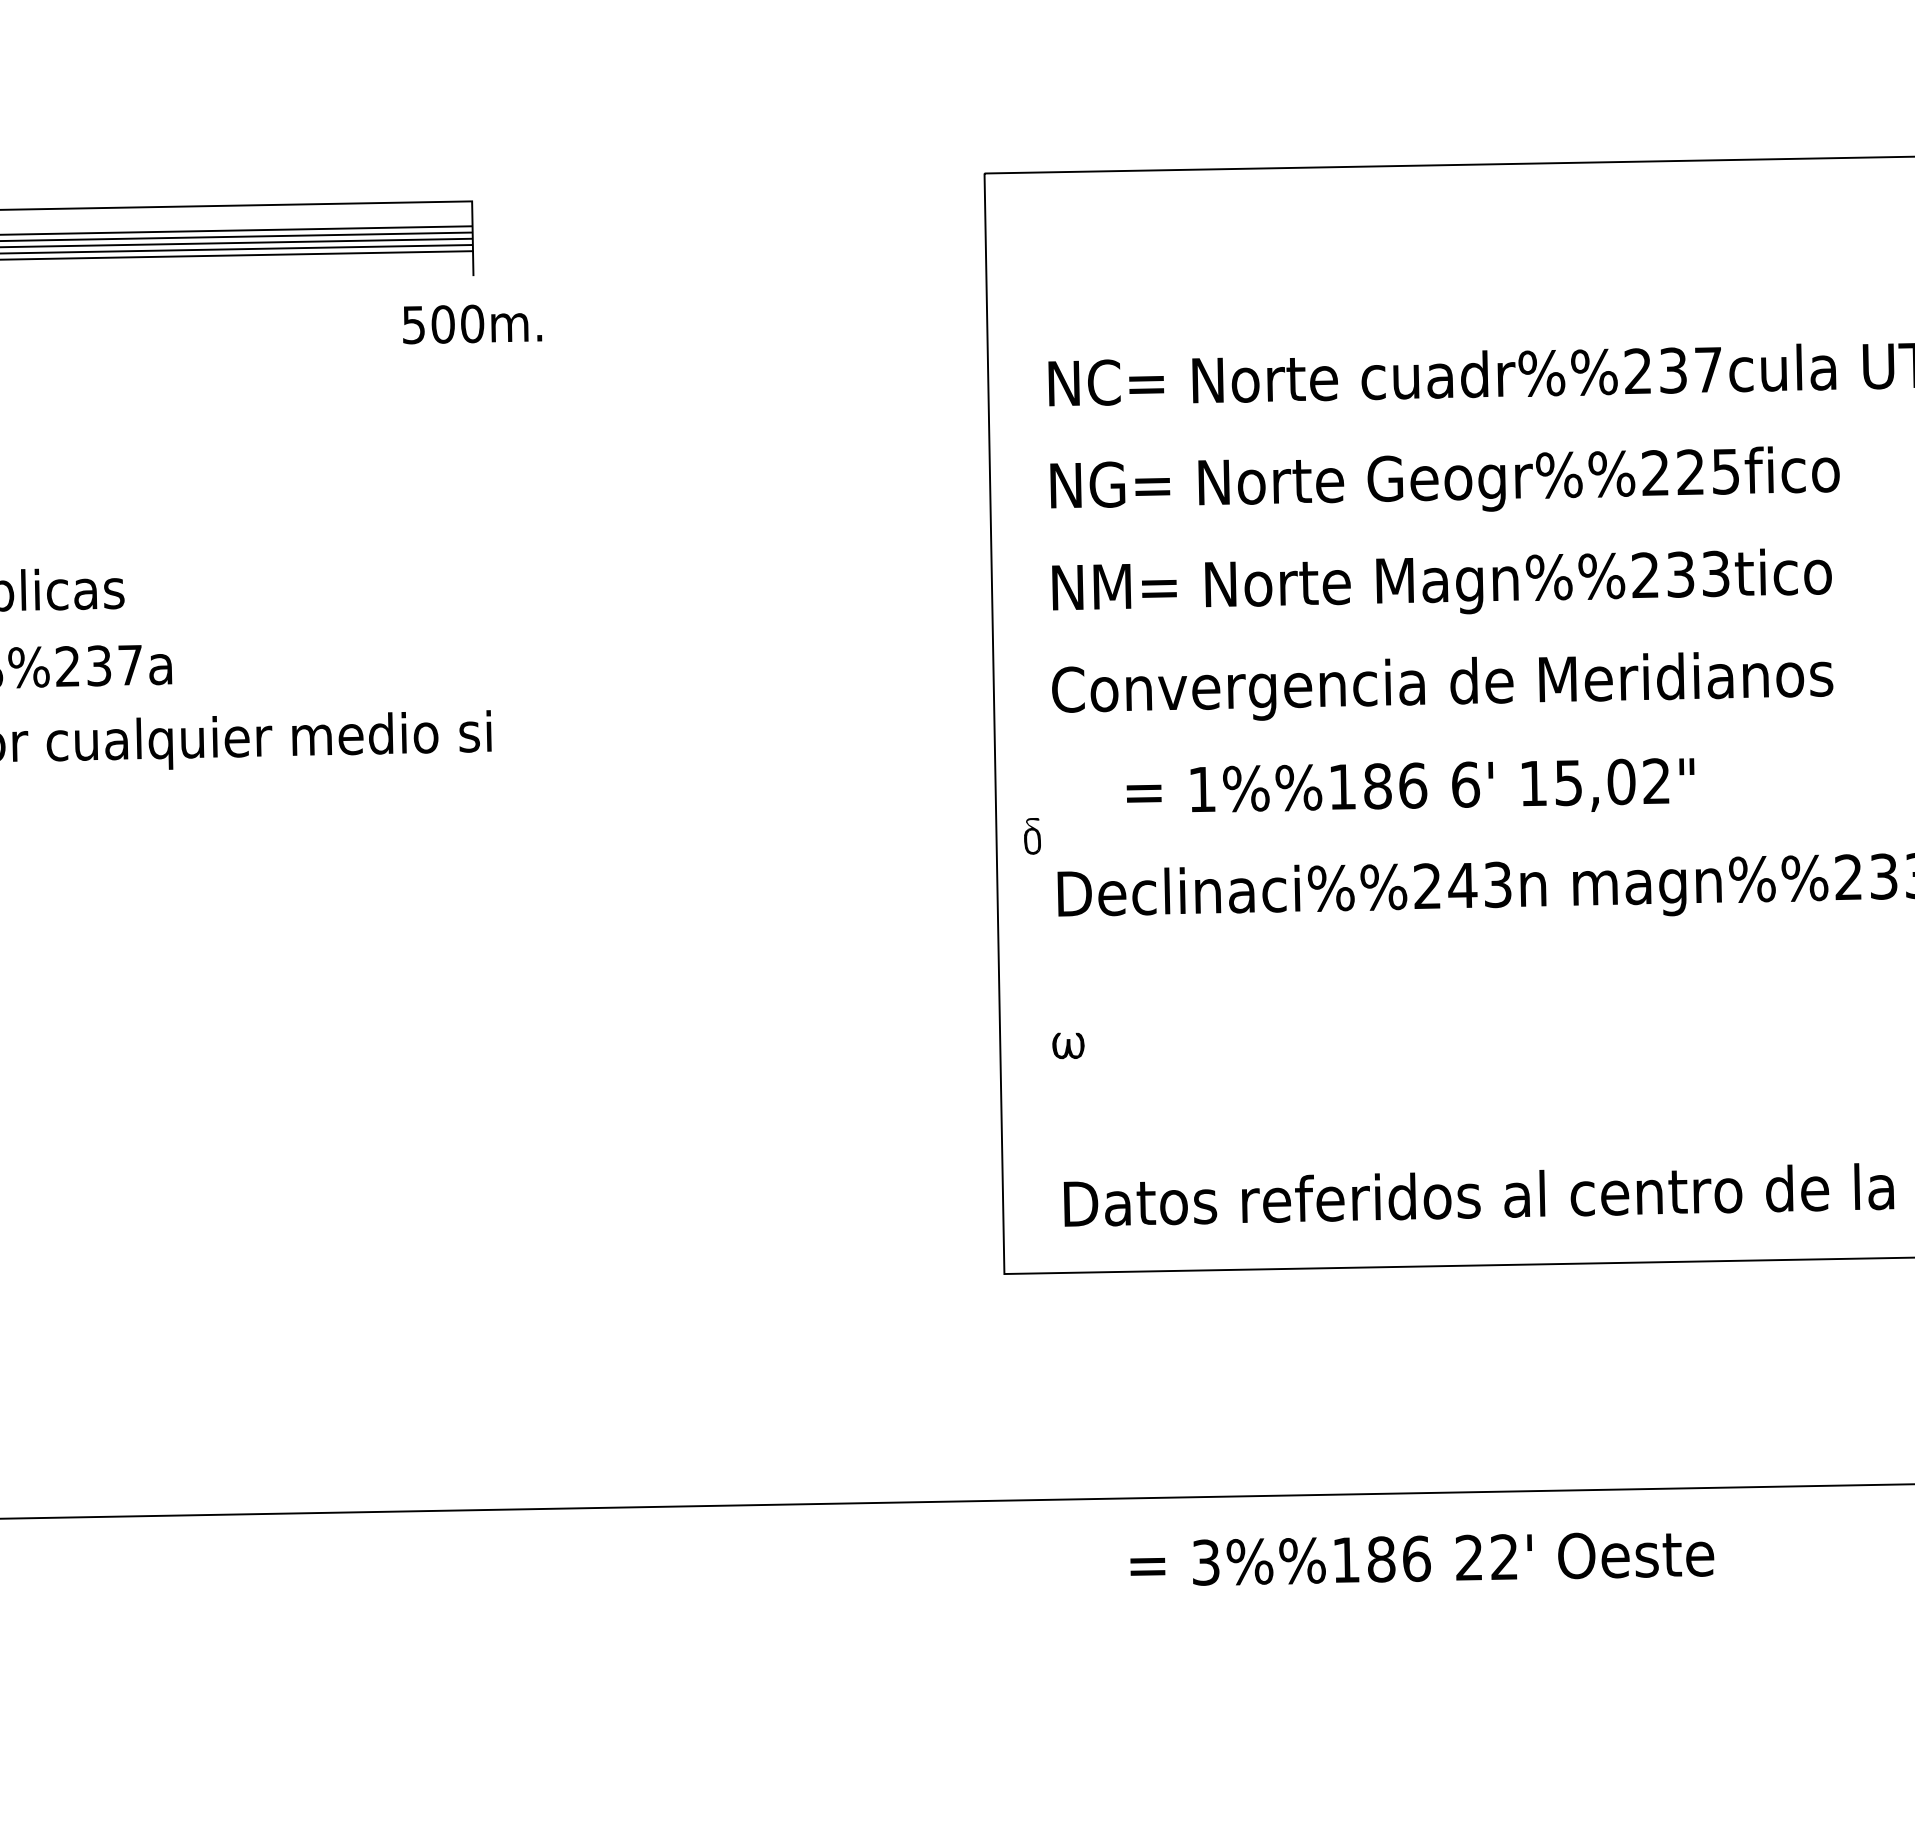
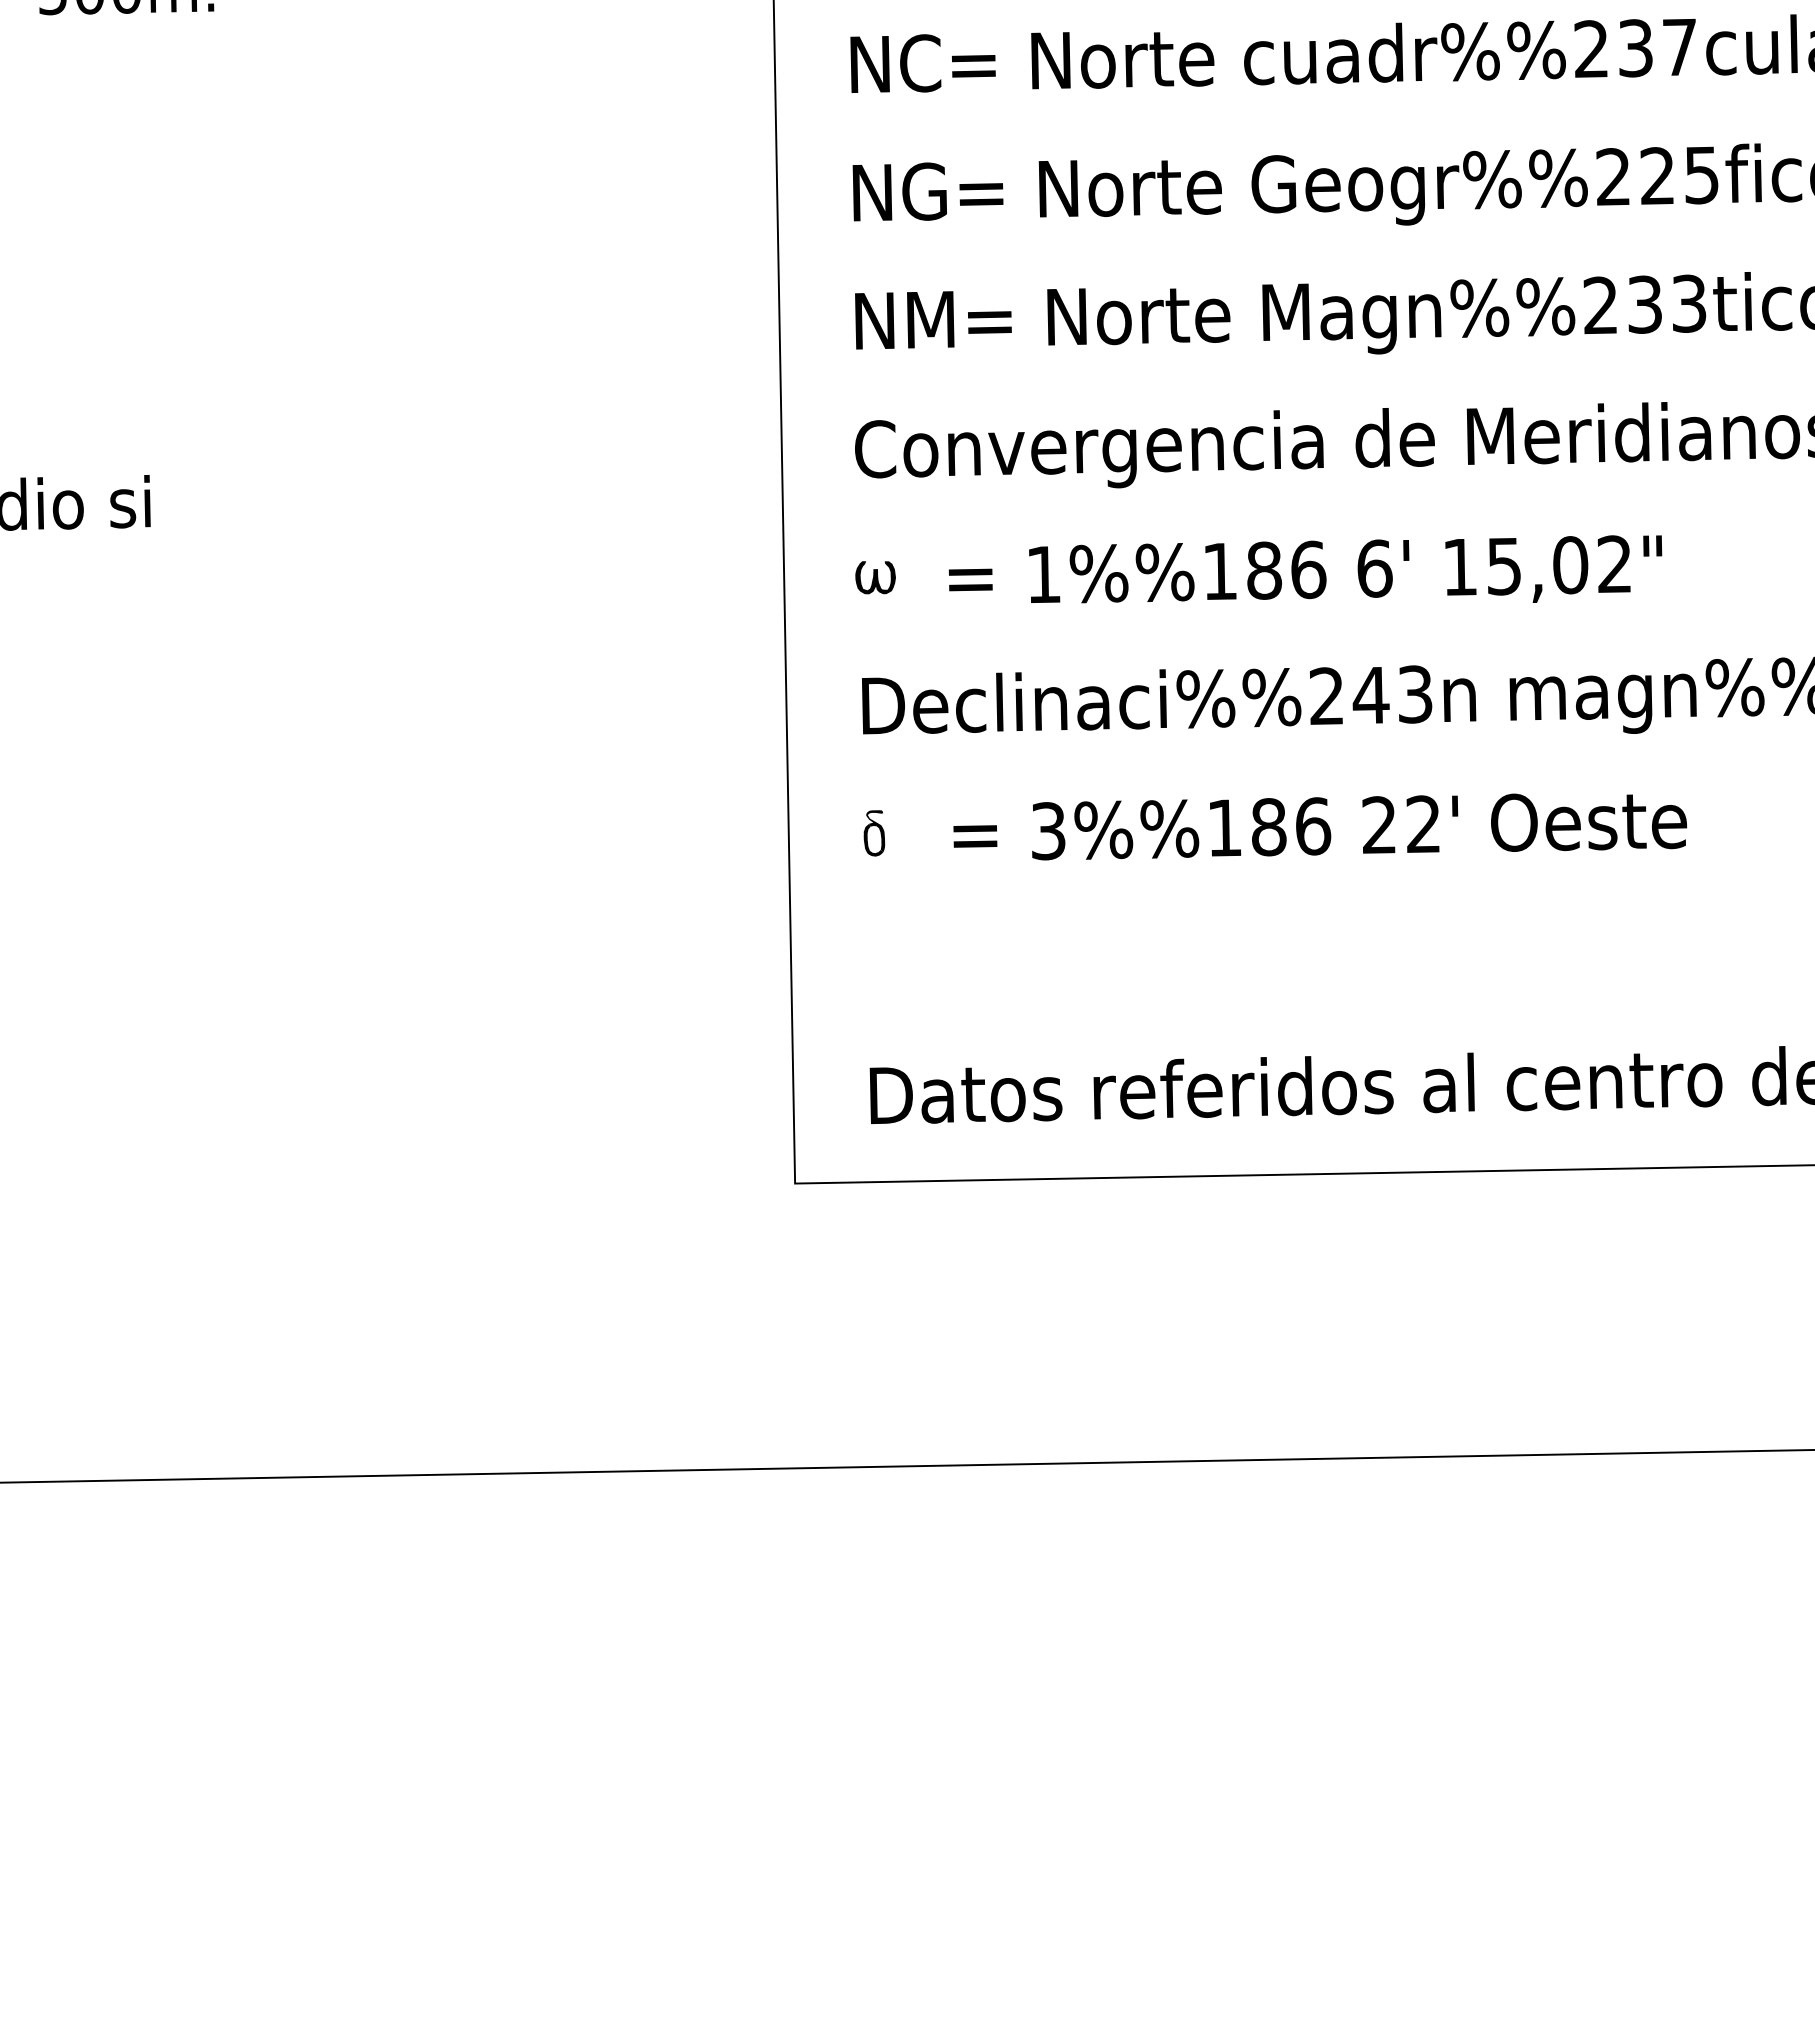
part: (1032, 836) -> (874, 833), moved
part: (1068, 1045) -> (875, 577), moved
text: (1422, 1558) -> (1320, 825), moved

